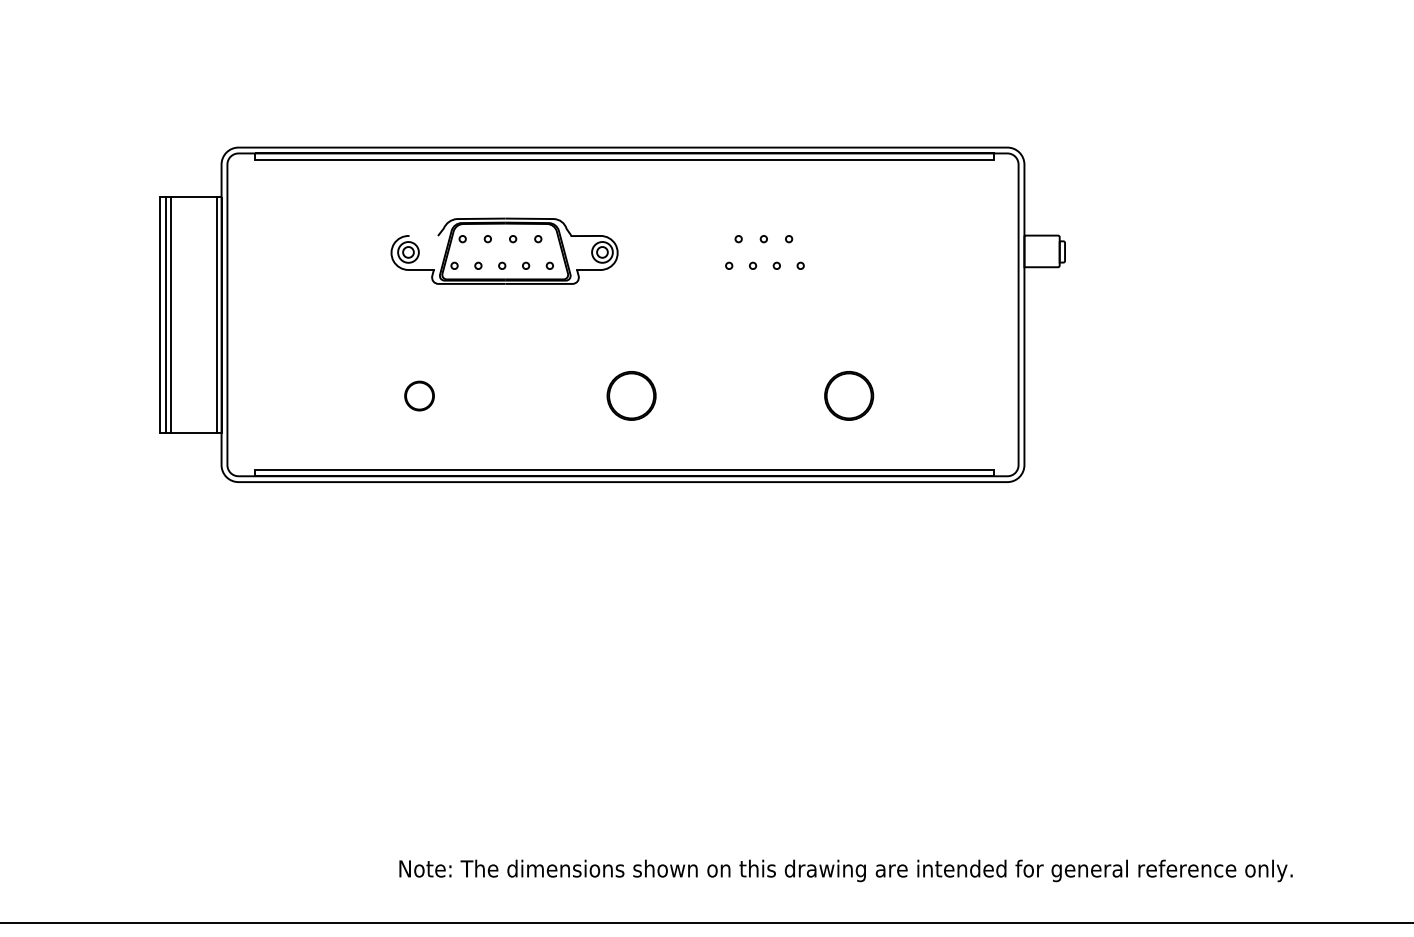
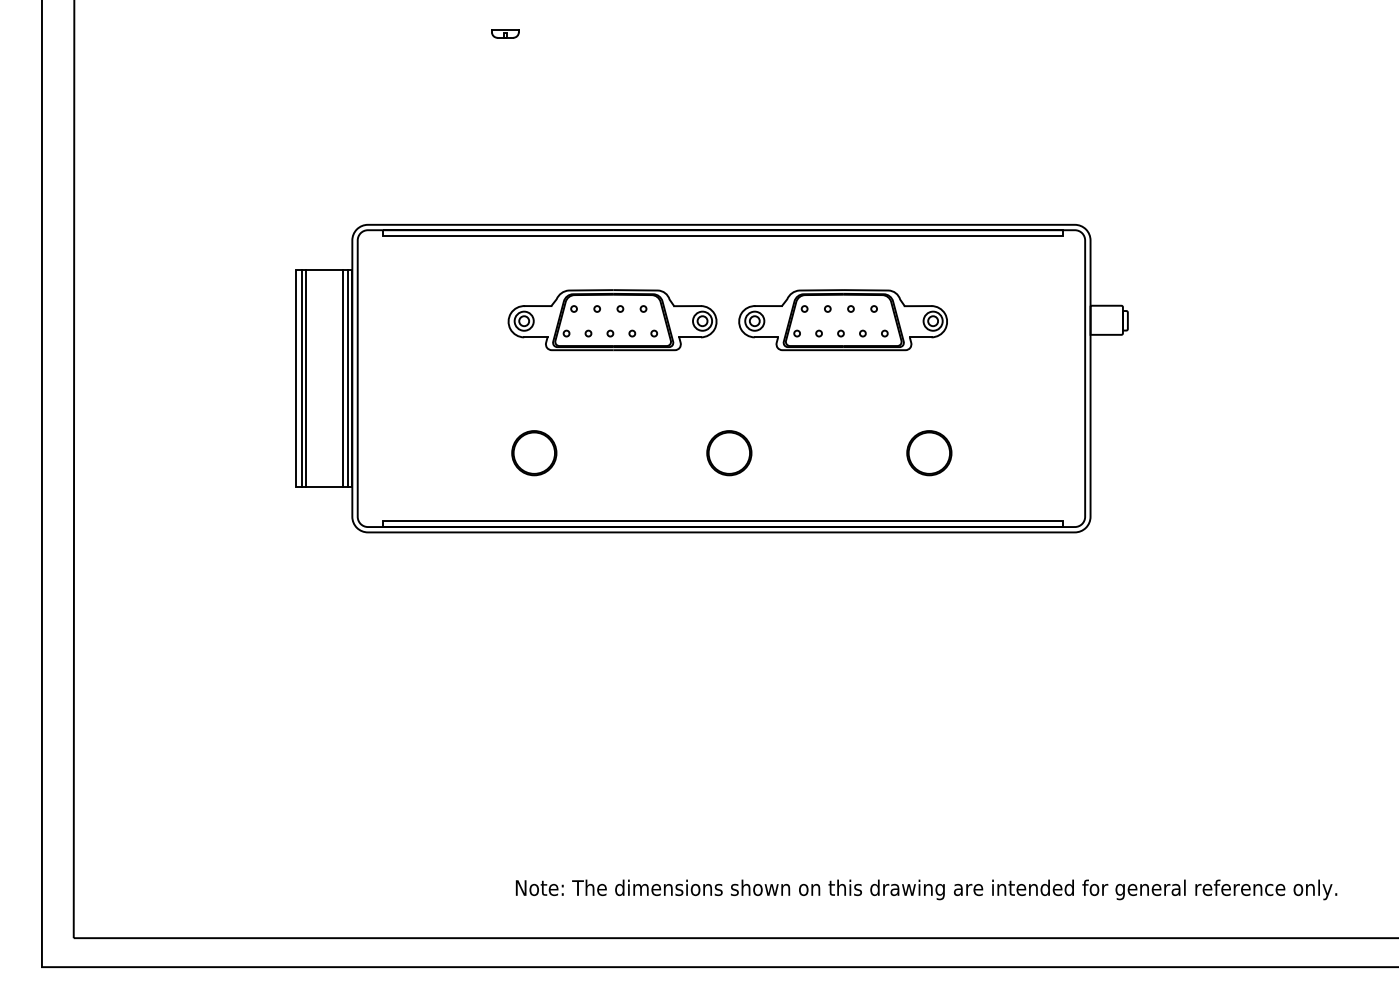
line: (422, 236) -> (537, 306), added
part: (754, 251) -> (842, 320), added
line: (210, 314) -> (342, 378), added
part: (419, 396) -> (534, 453), size x1.67

